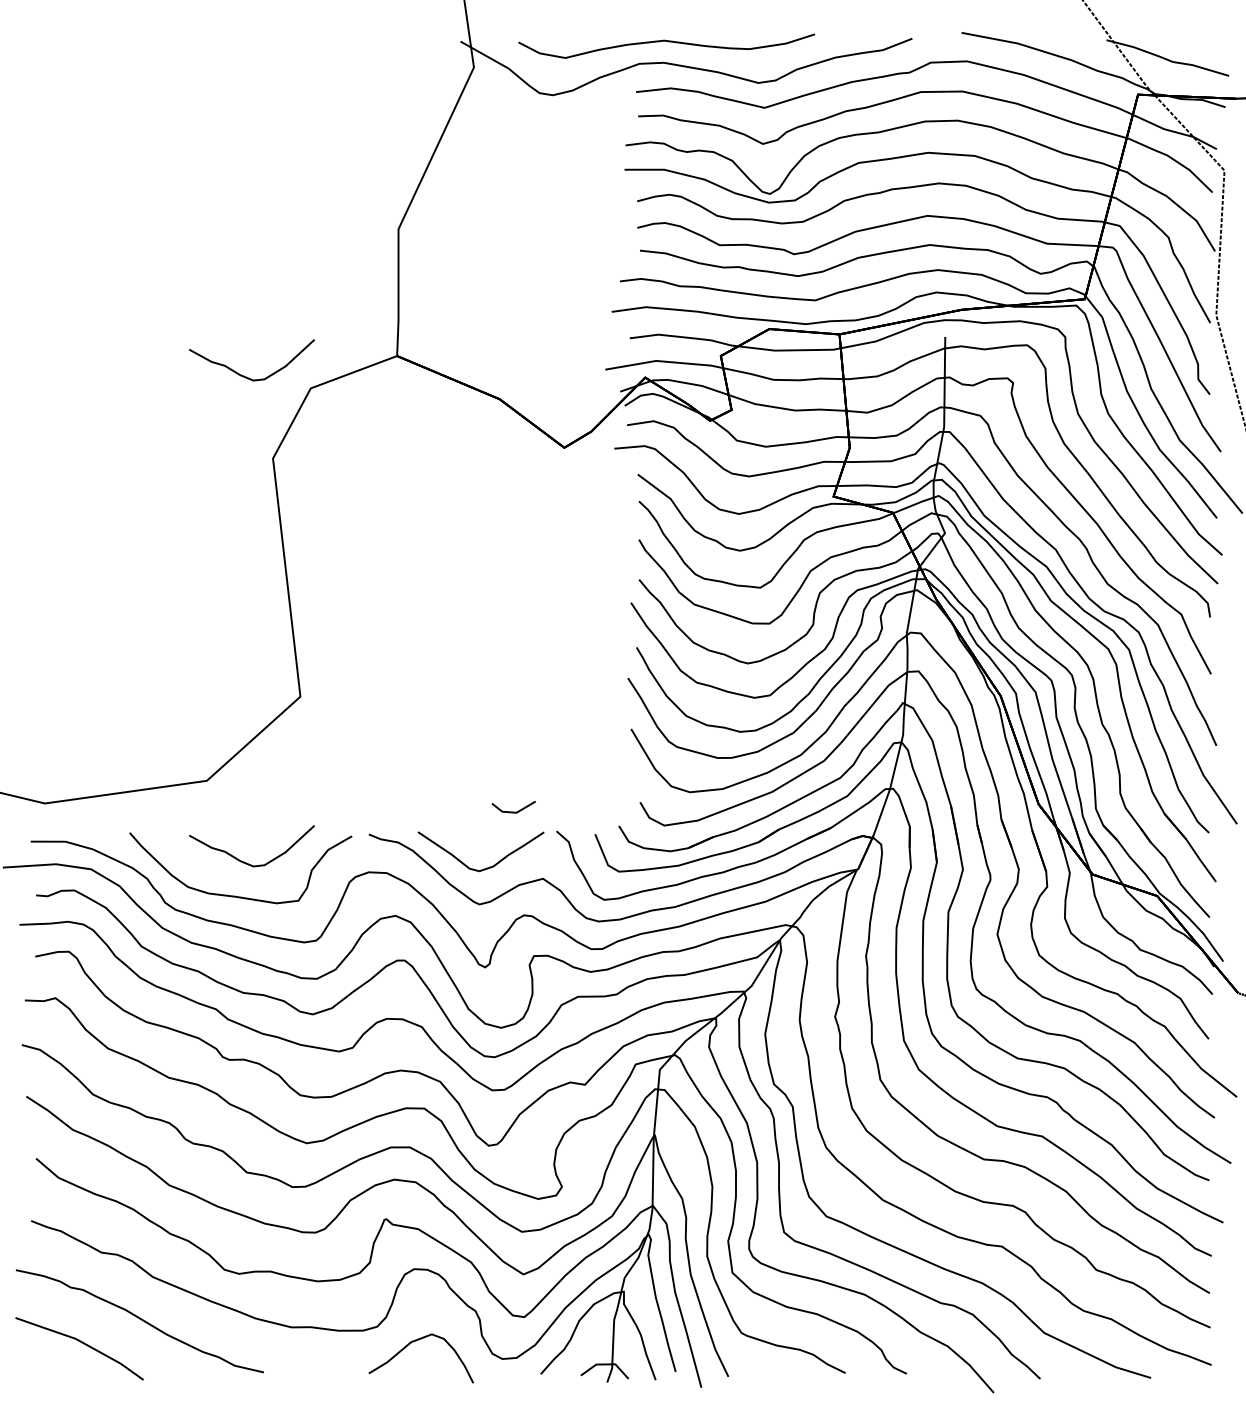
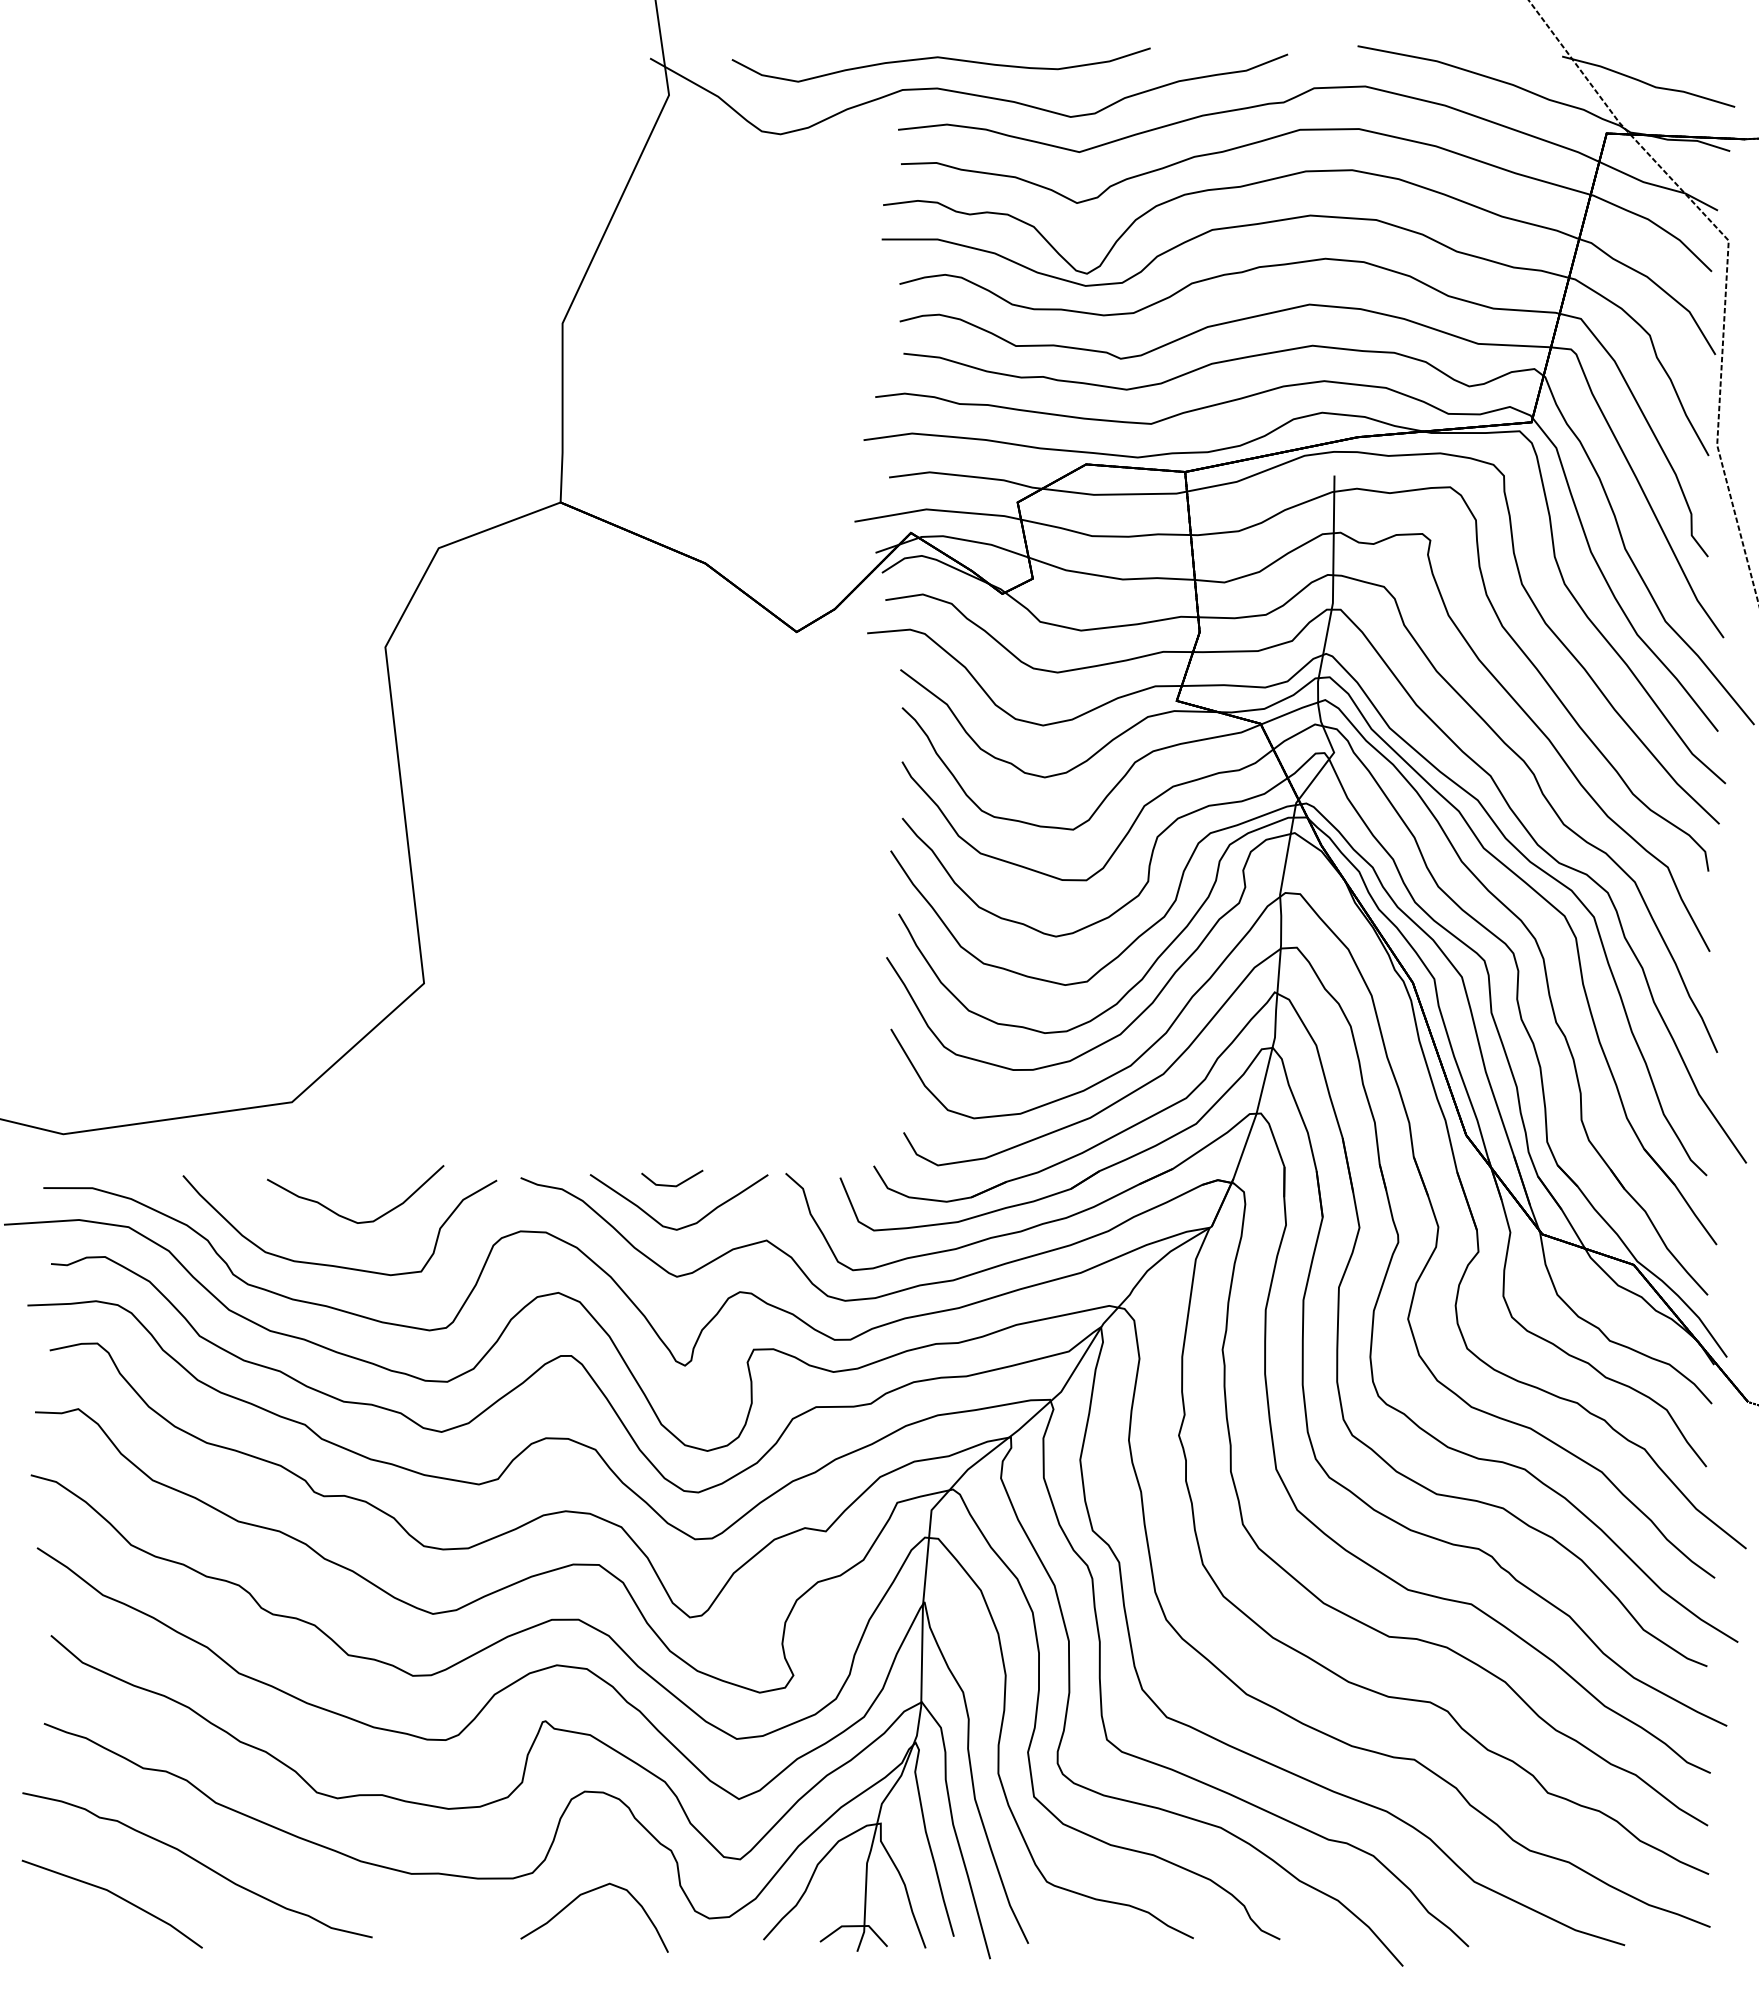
curve: (246, 376) -> (347, 531), removed
line: (511, 811) -> (669, 1184), moved

